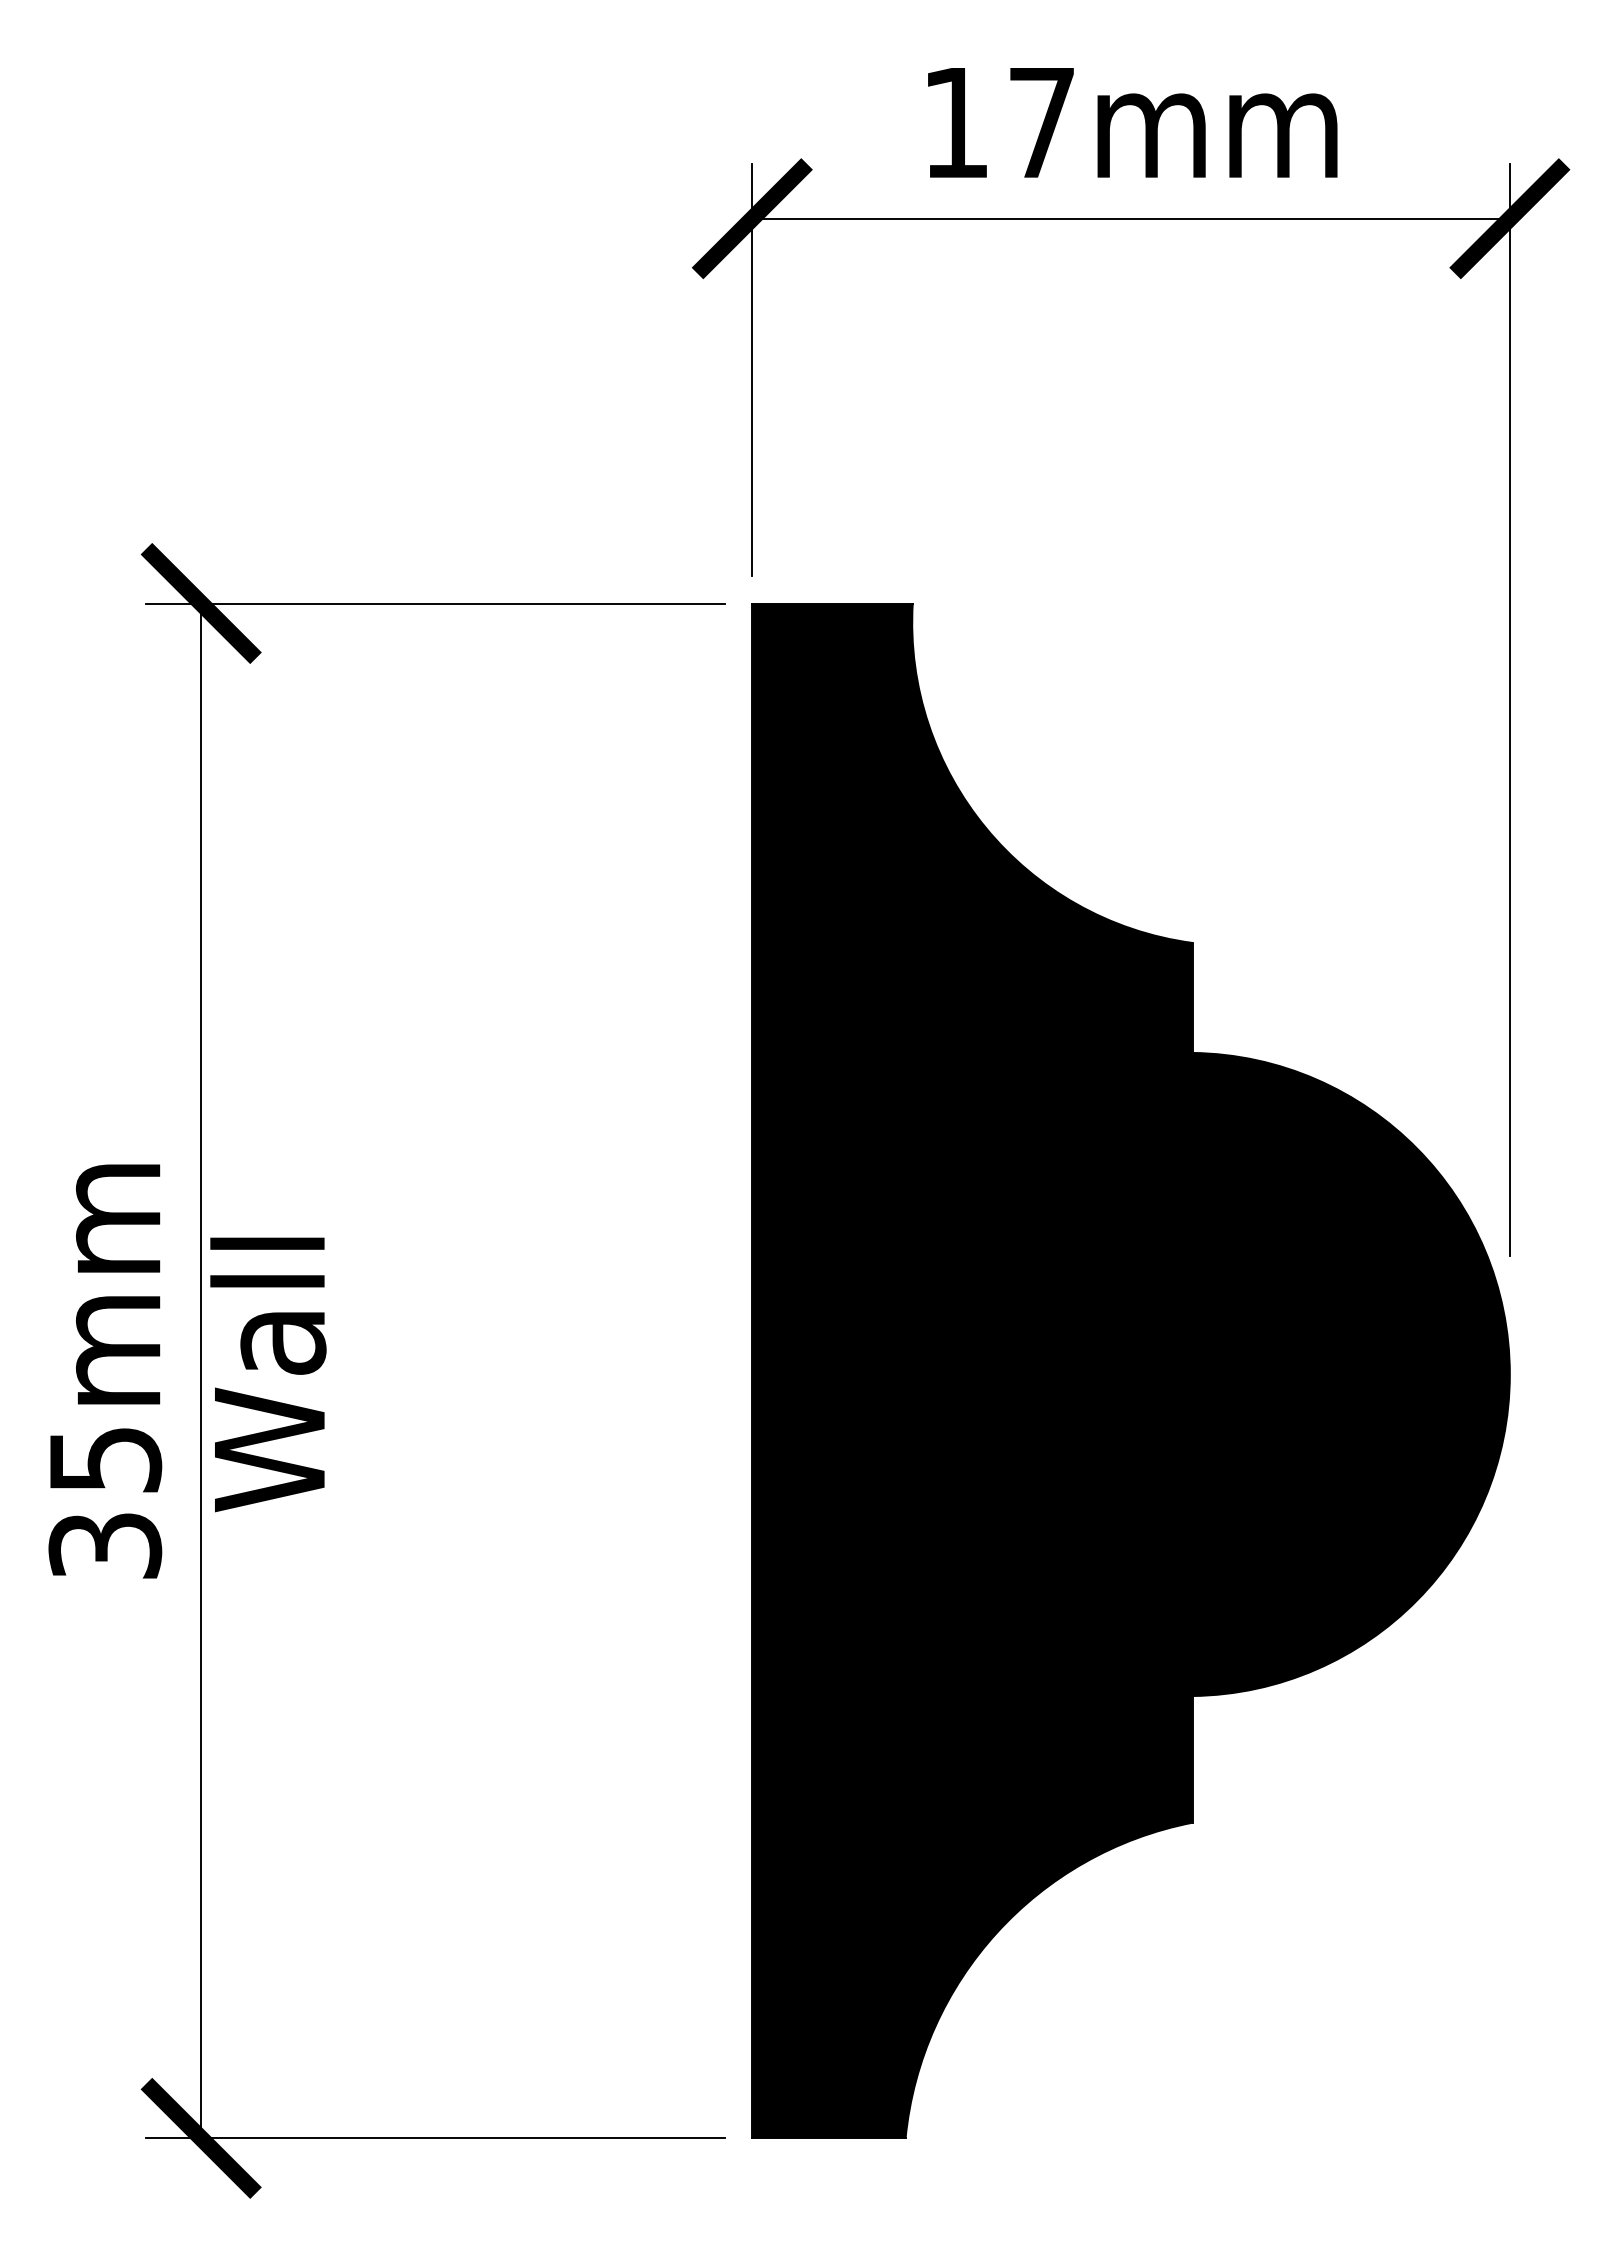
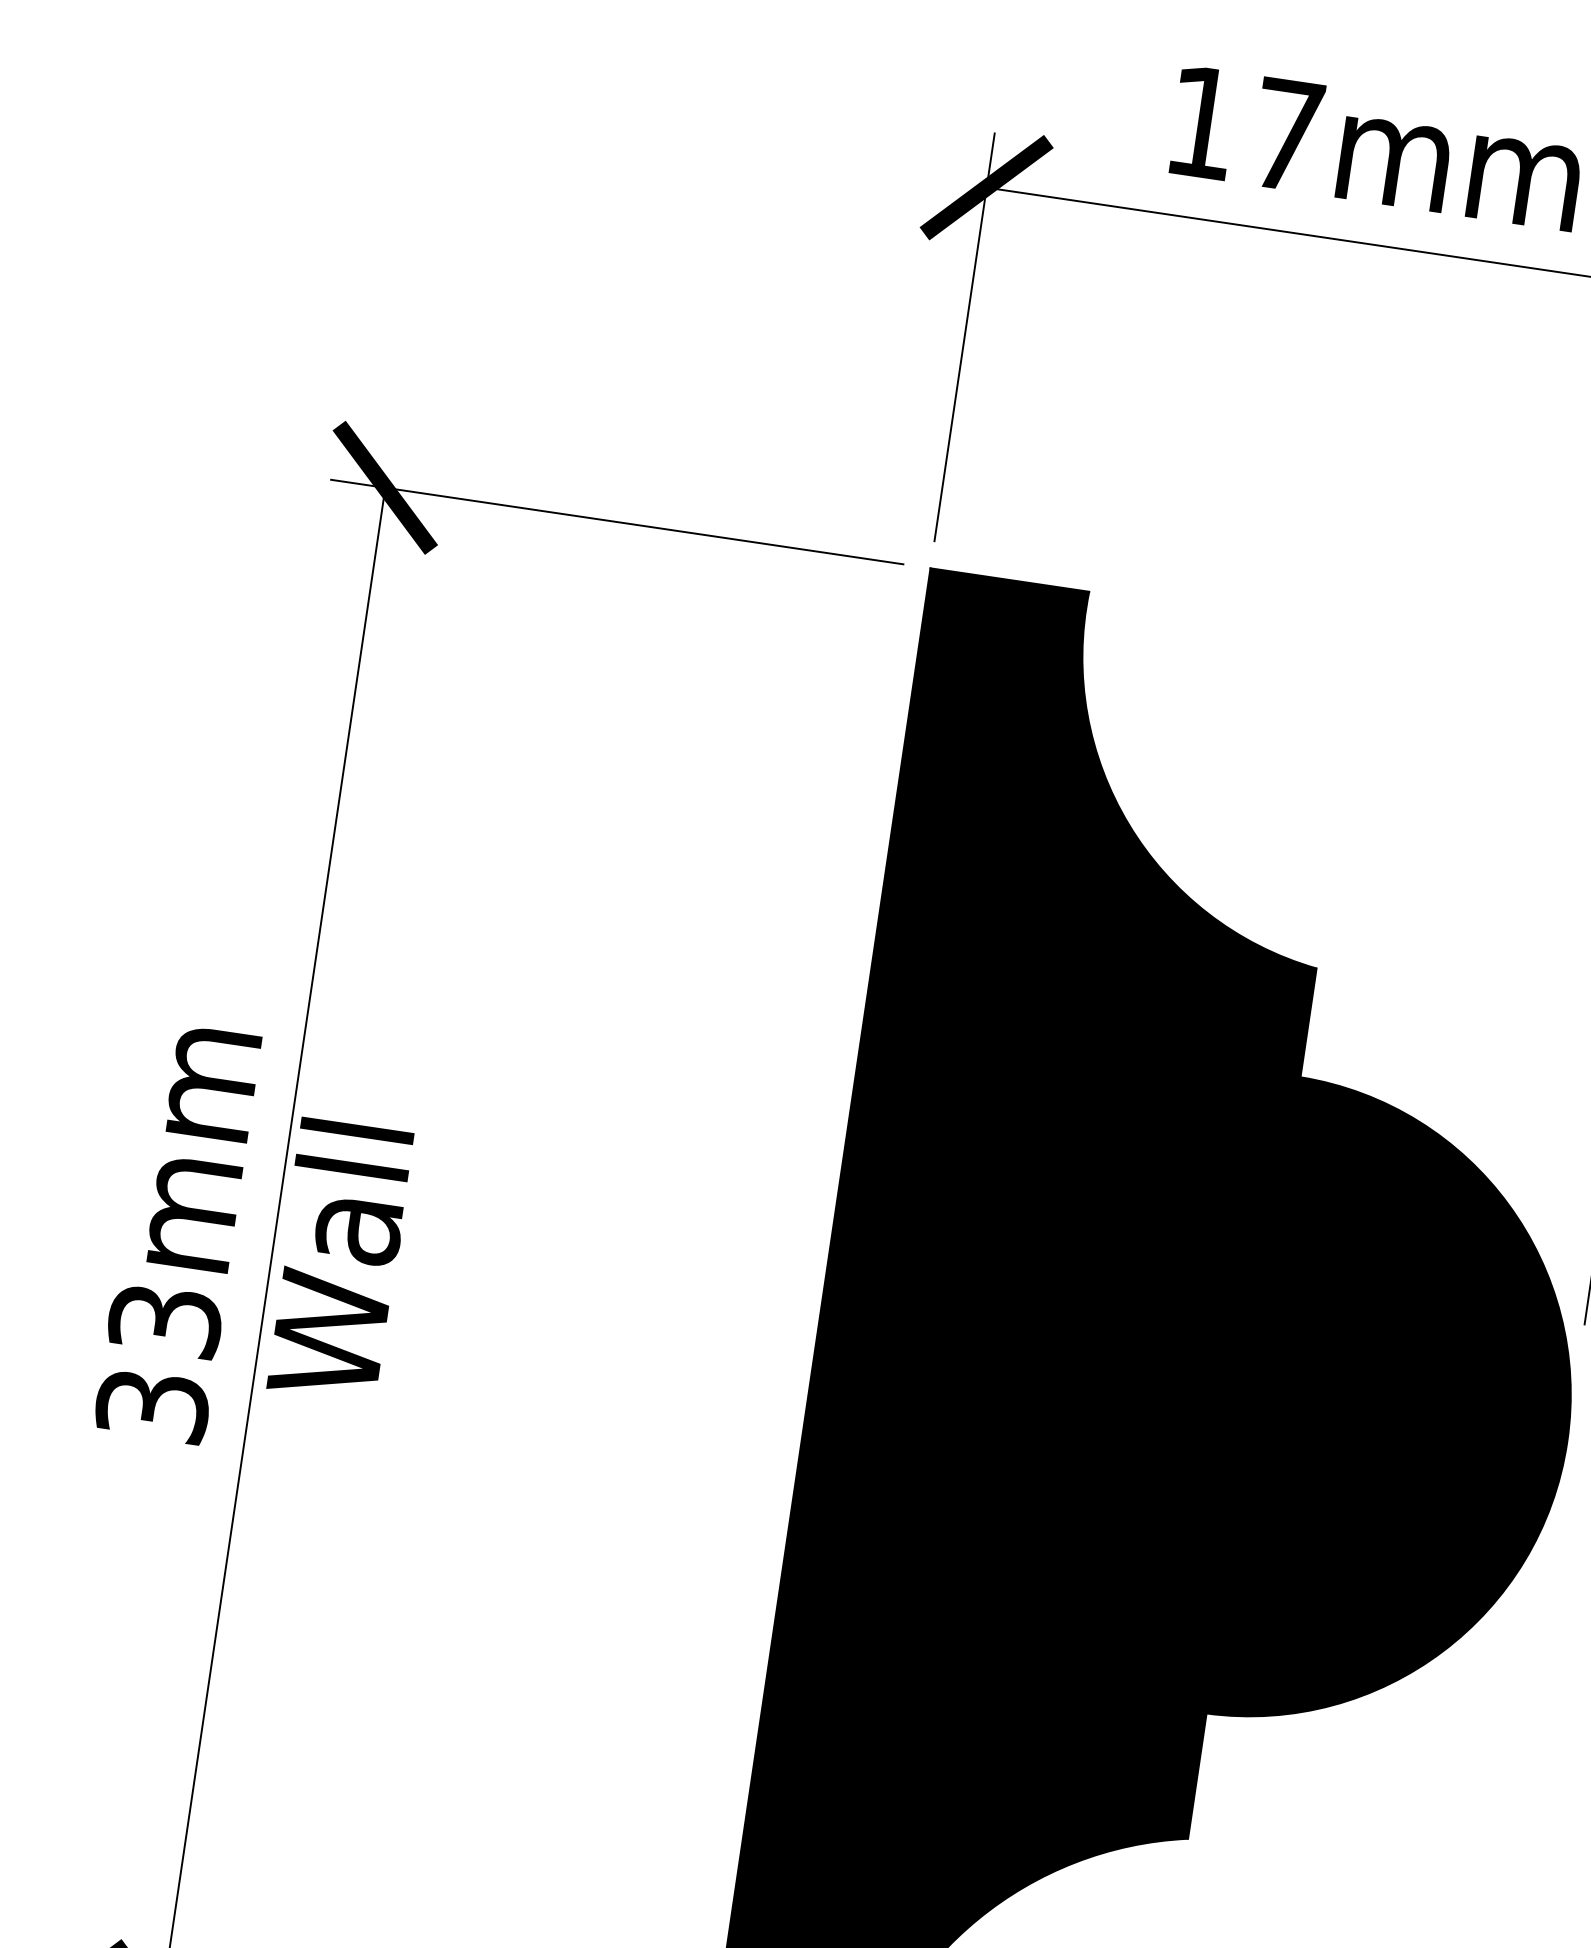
text: (104, 1459) -> (164, 1320), 35mm -> 33mm

